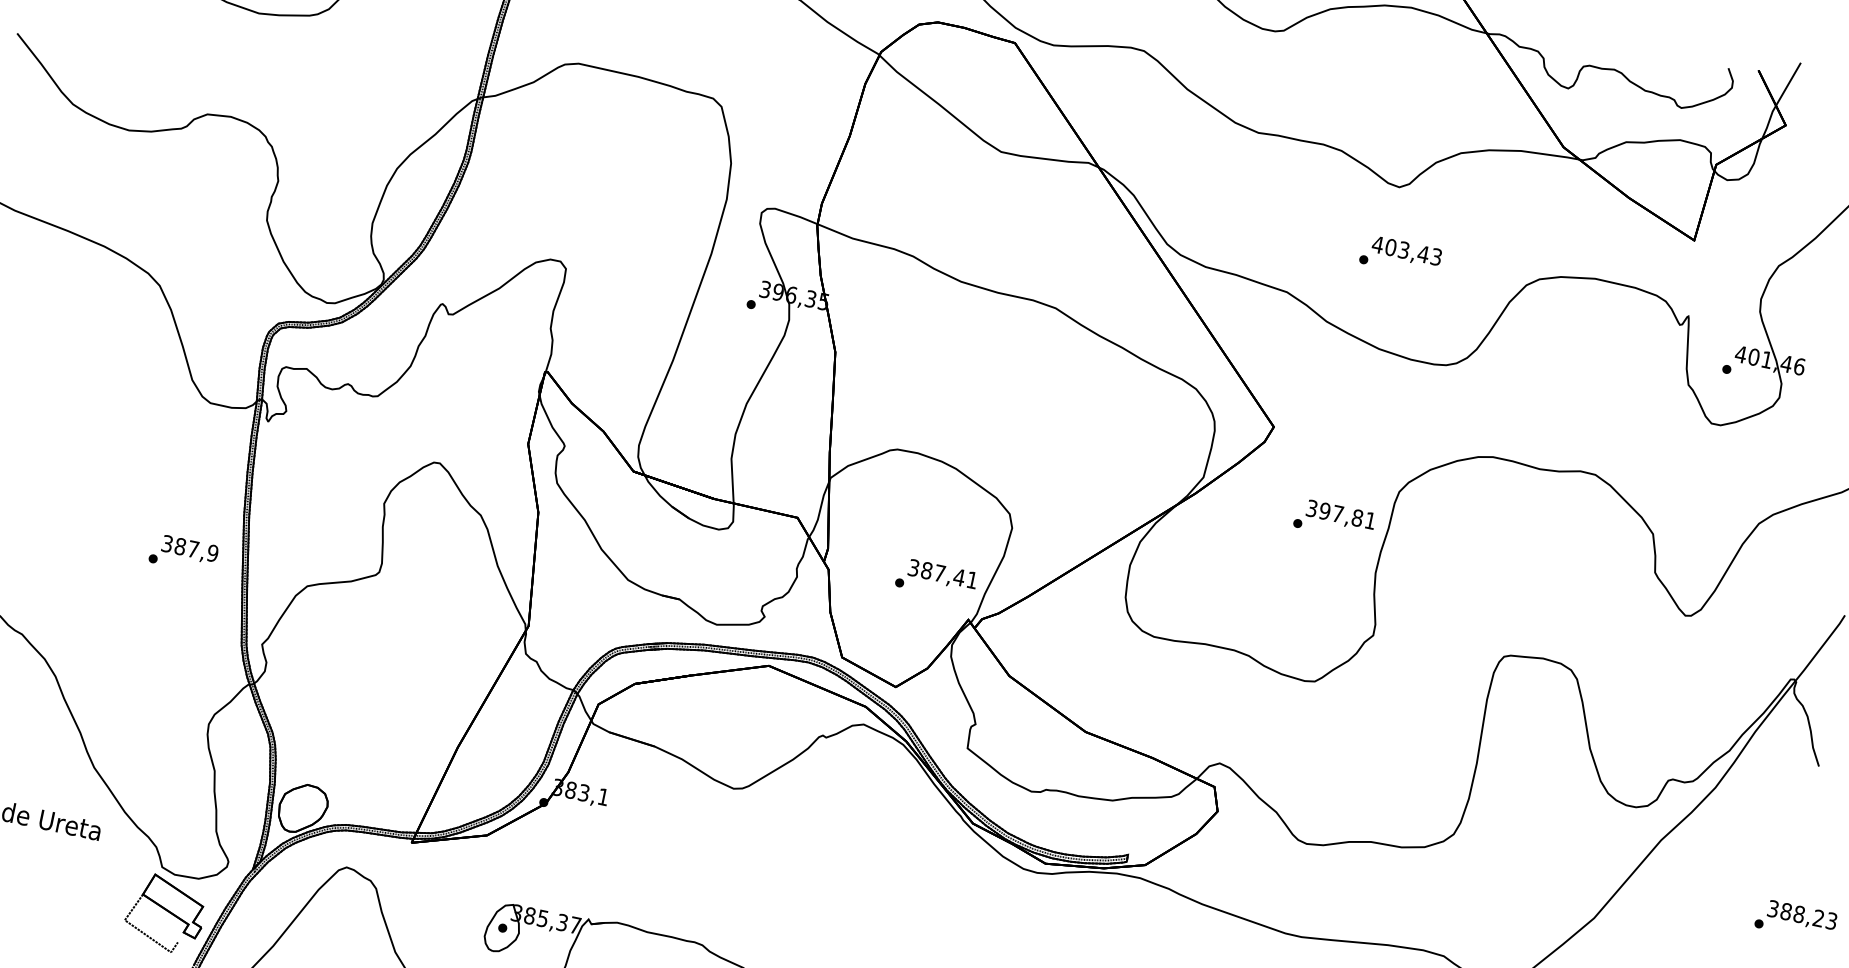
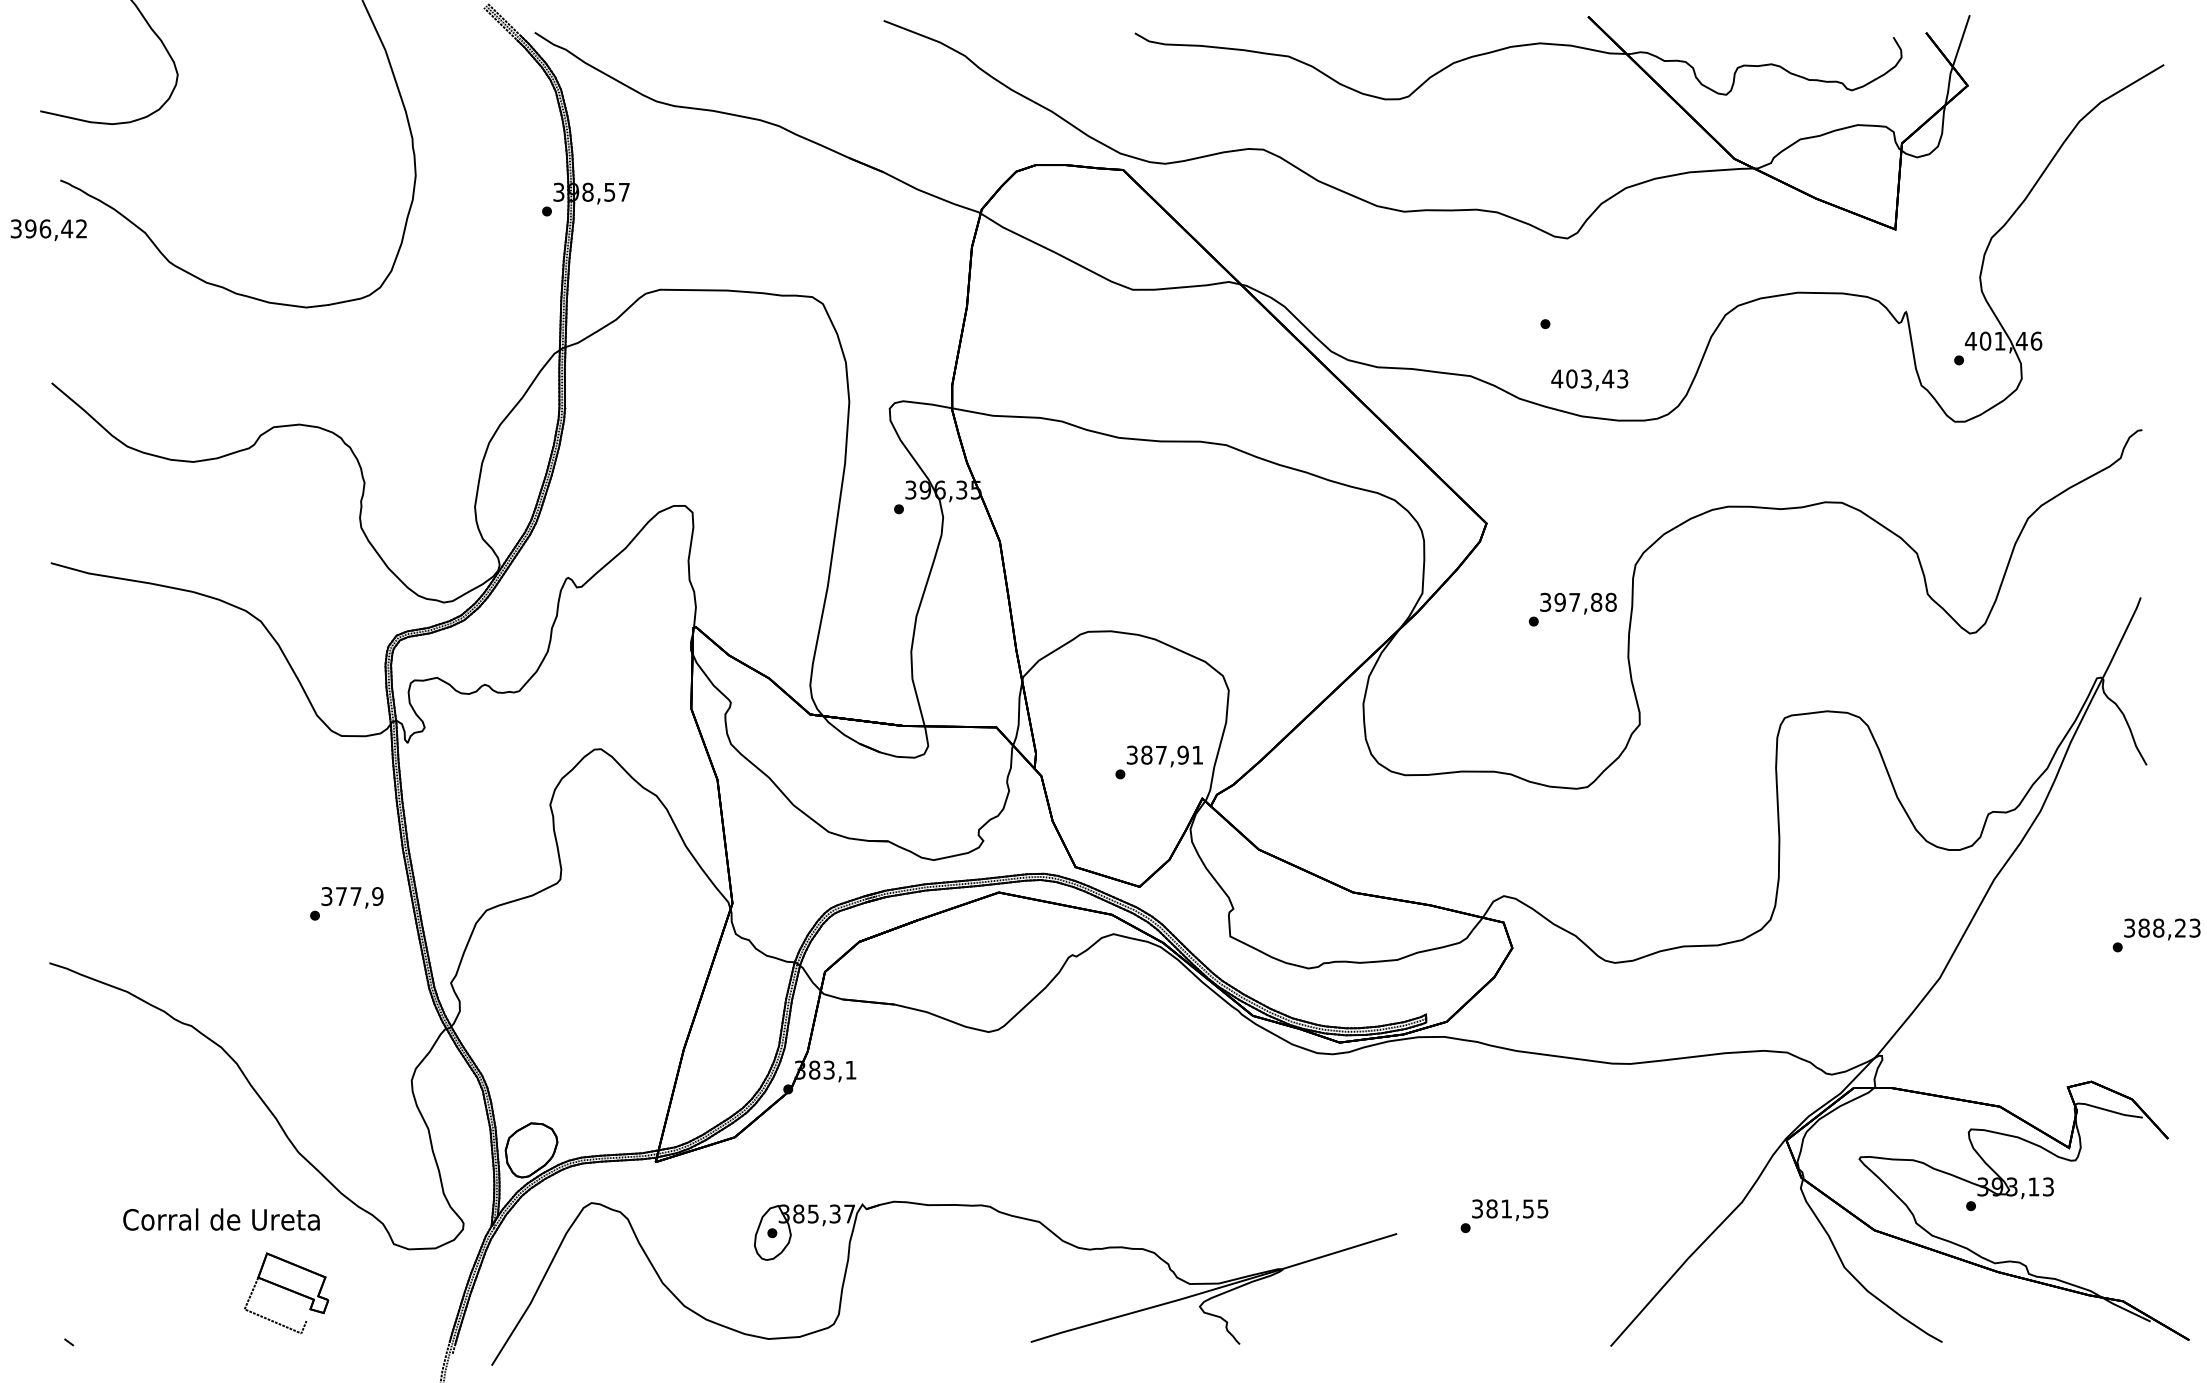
text: (1406, 252) -> (1589, 380), moved
text: (1370, 519) -> (1610, 601), 397,81 -> 397,88
text: (180, 546) -> (341, 896), 387,9 -> 377,9
text: (959, 576) -> (1183, 754), 387,41 -> 387,91
part: (165, 913) -> (286, 1293), moved

